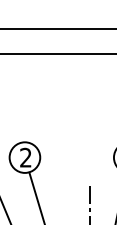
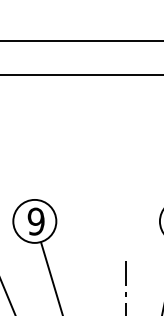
text: (25, 157) -> (35, 221), 2 -> 9

